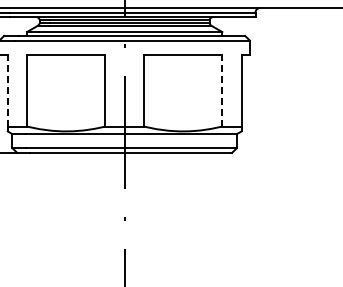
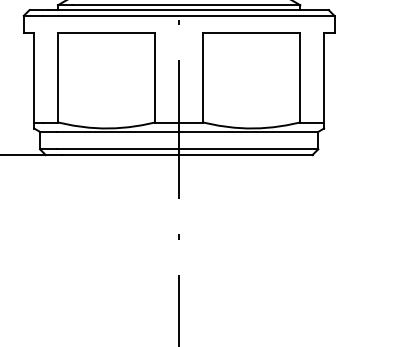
line: (7, 90) -> (33, 77), dashed -> solid
line: (222, 90) -> (300, 77), dashed -> solid

